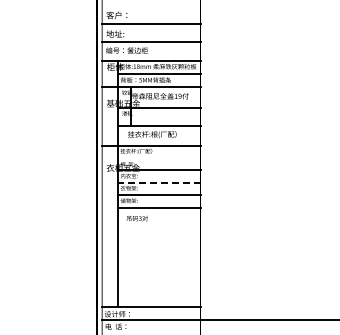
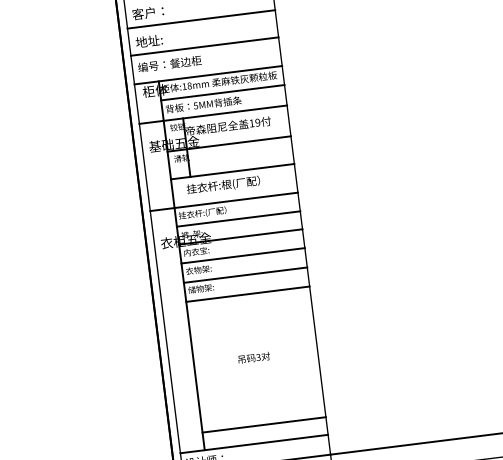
line: (159, 158) -> (238, 219), added
line: (159, 182) -> (243, 255), dashed -> solid
text: (136, 218) -> (252, 358), moved
line: (159, 295) -> (264, 425), added

